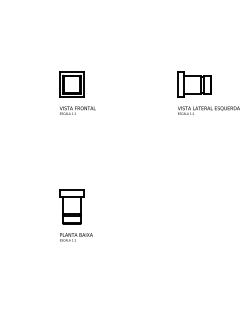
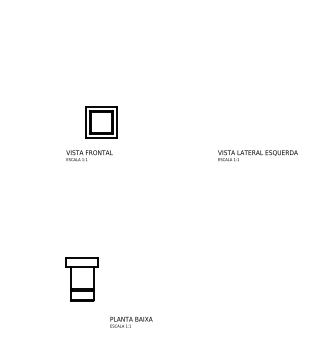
part: (71, 84) -> (100, 122), moved
part: (194, 84) -> (239, 122), removed
text: (76, 237) -> (131, 322), moved

